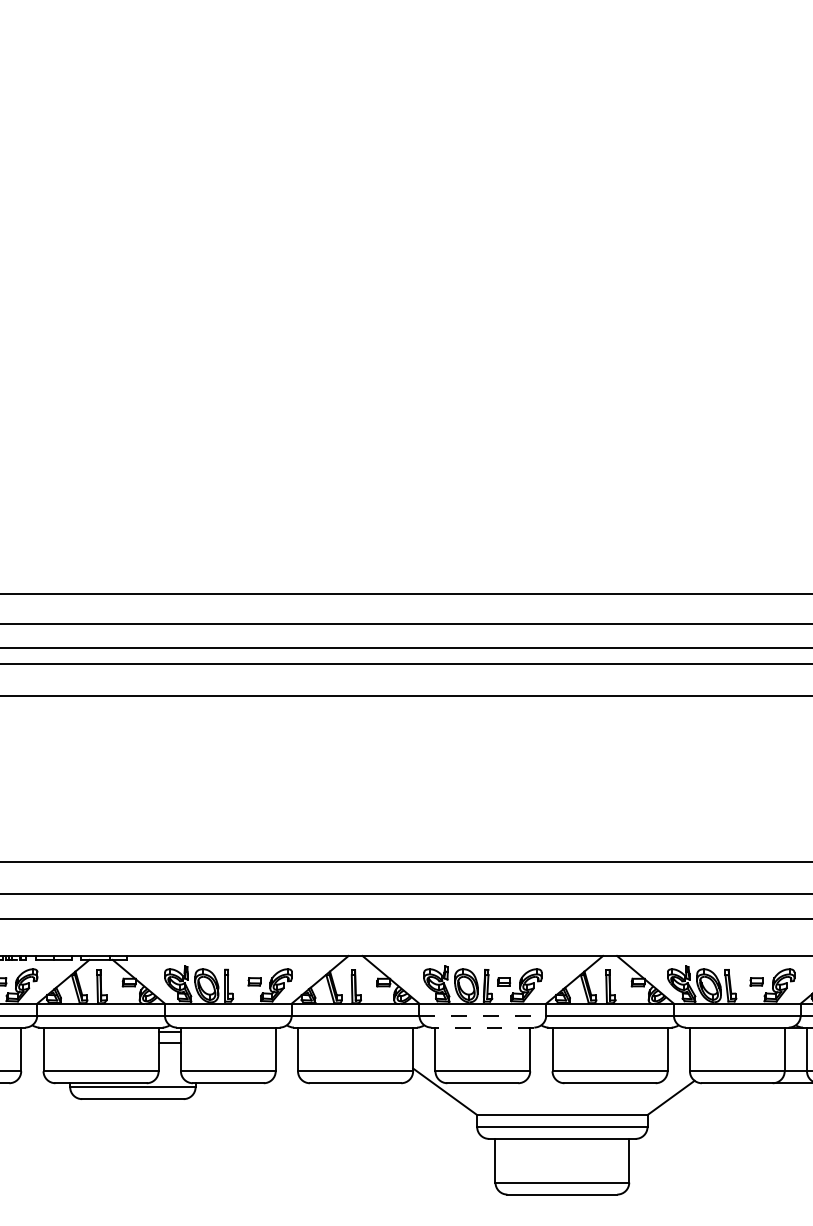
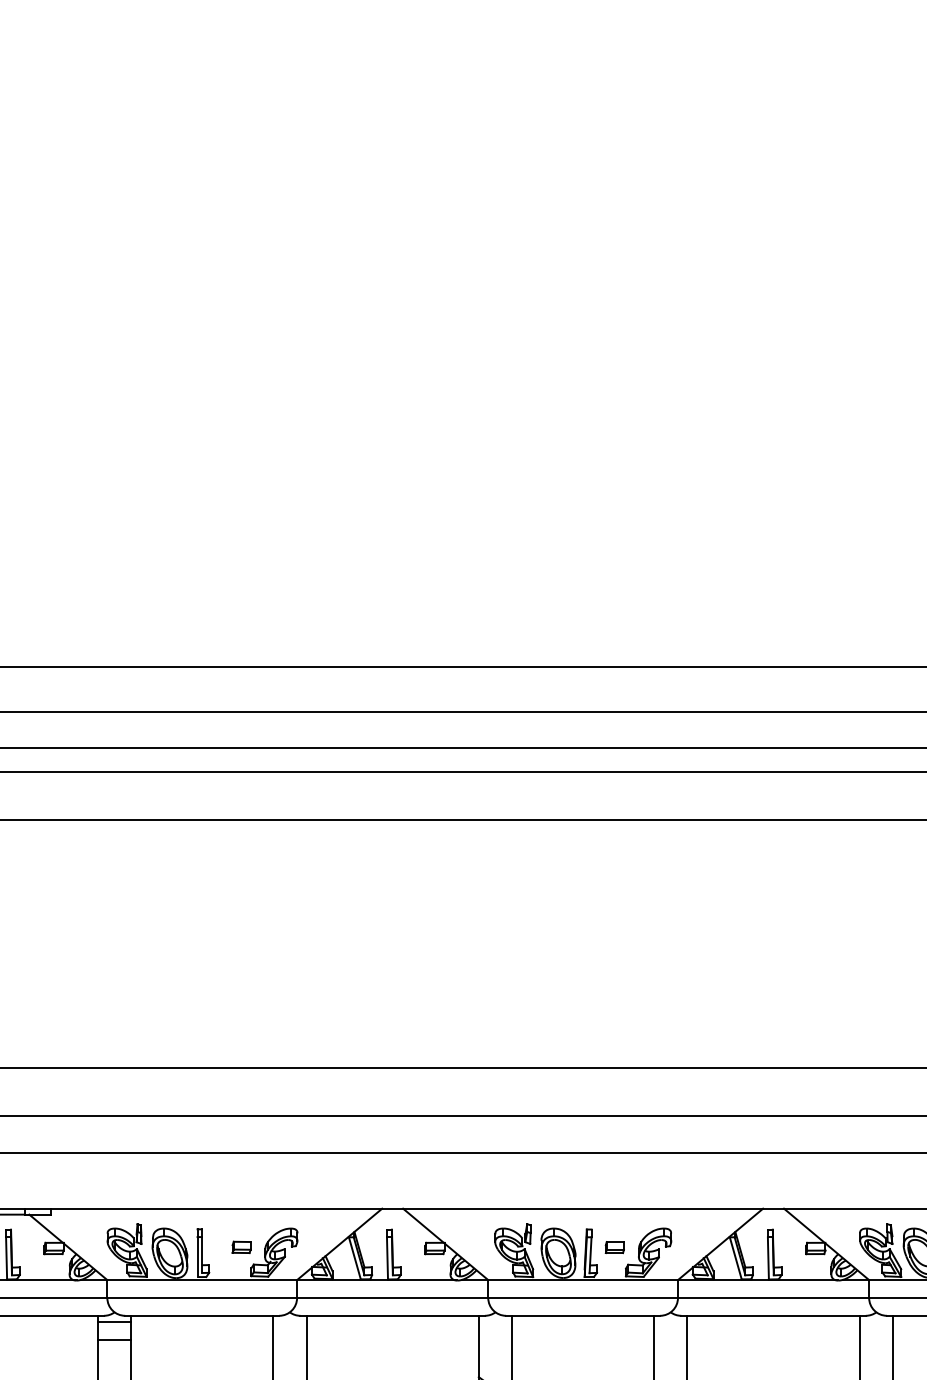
line: (483, 1015) -> (584, 1297), dashed -> solid
line: (482, 1027) -> (582, 1315), dashed -> solid

